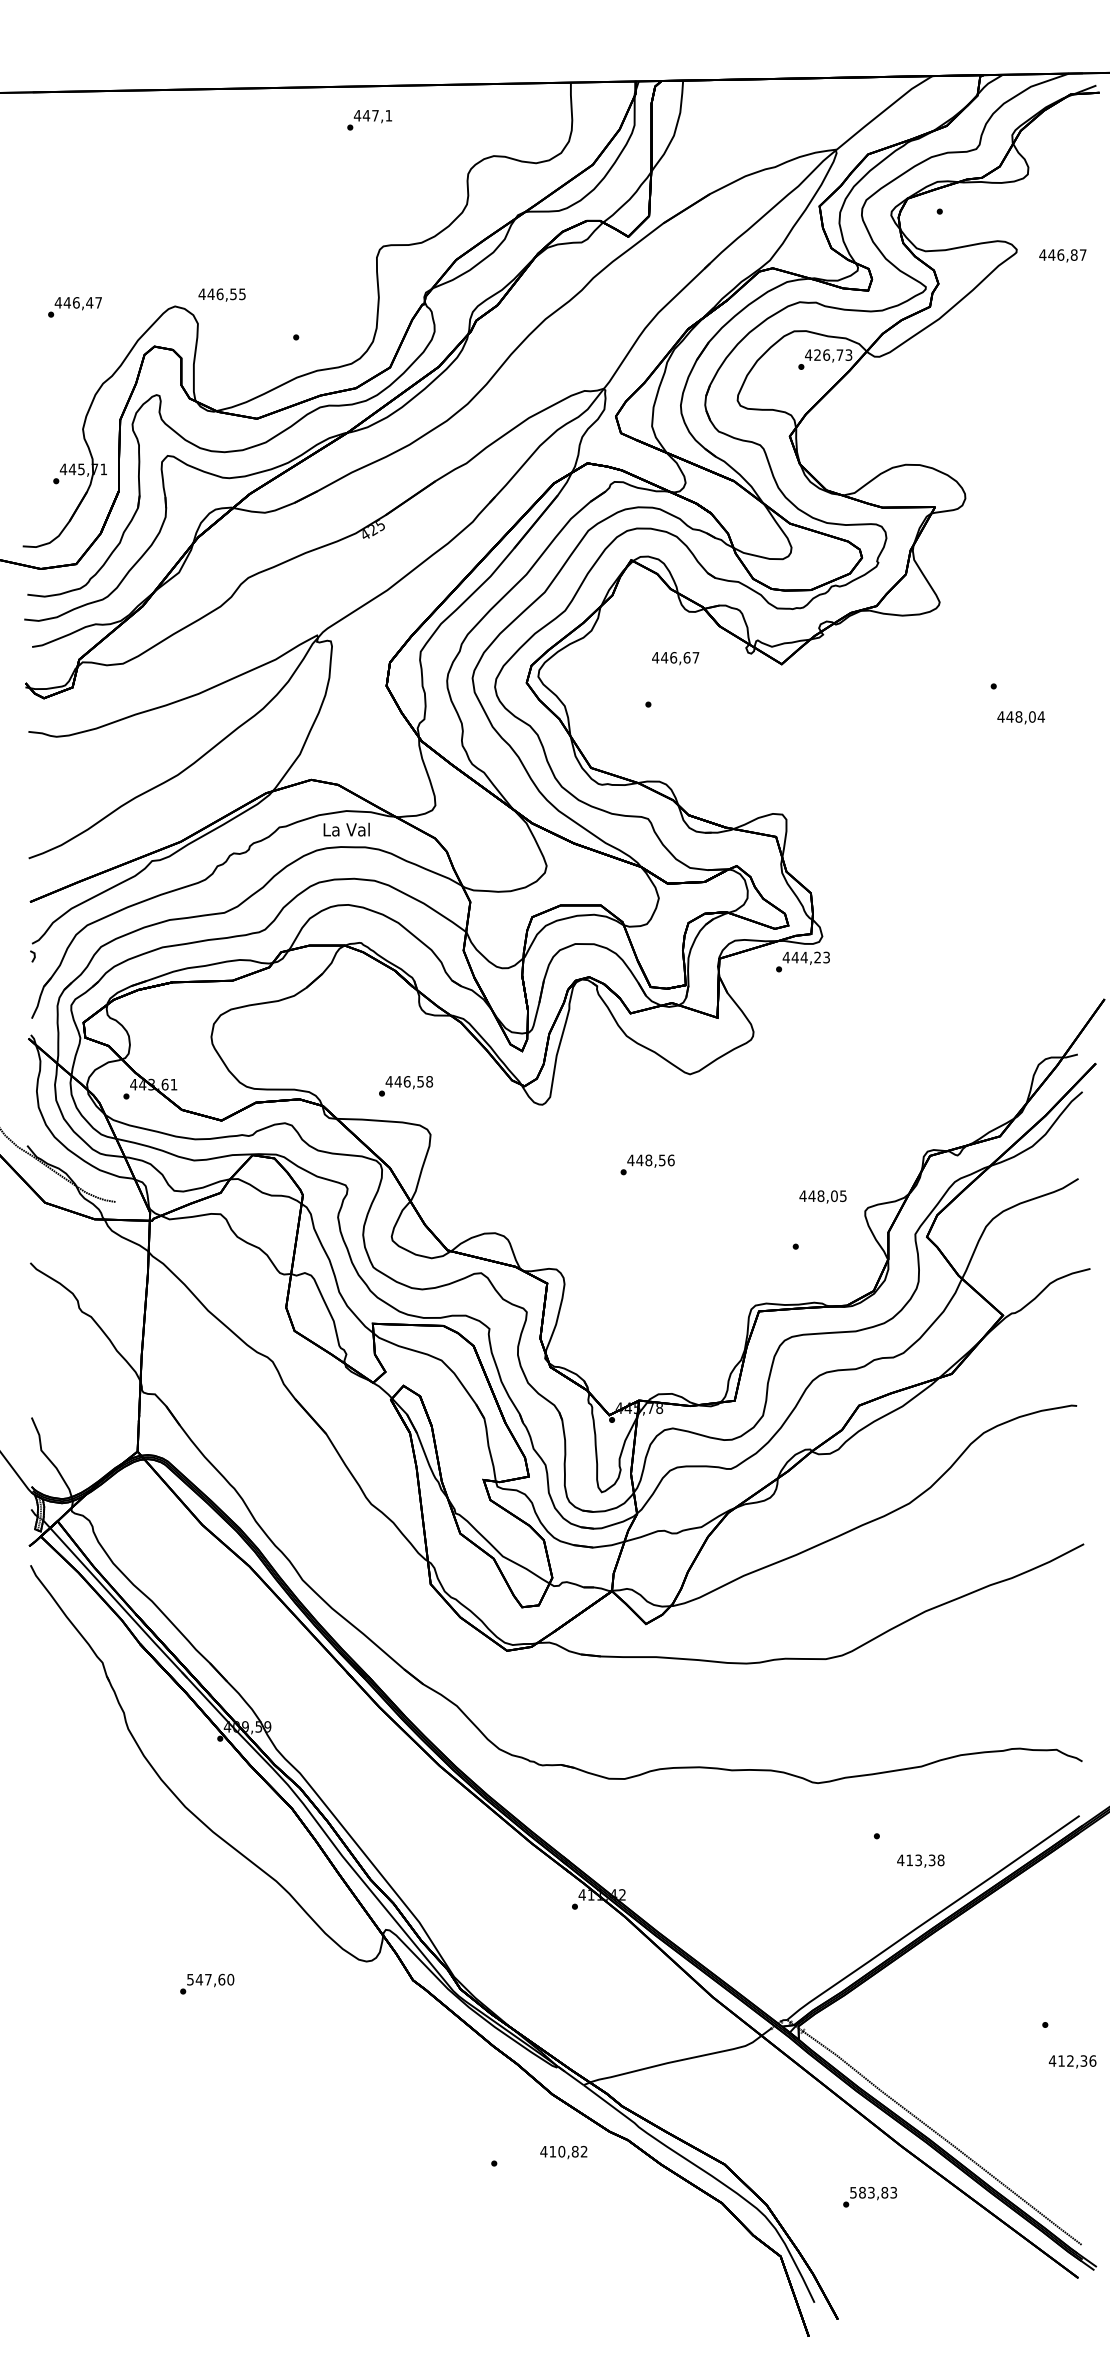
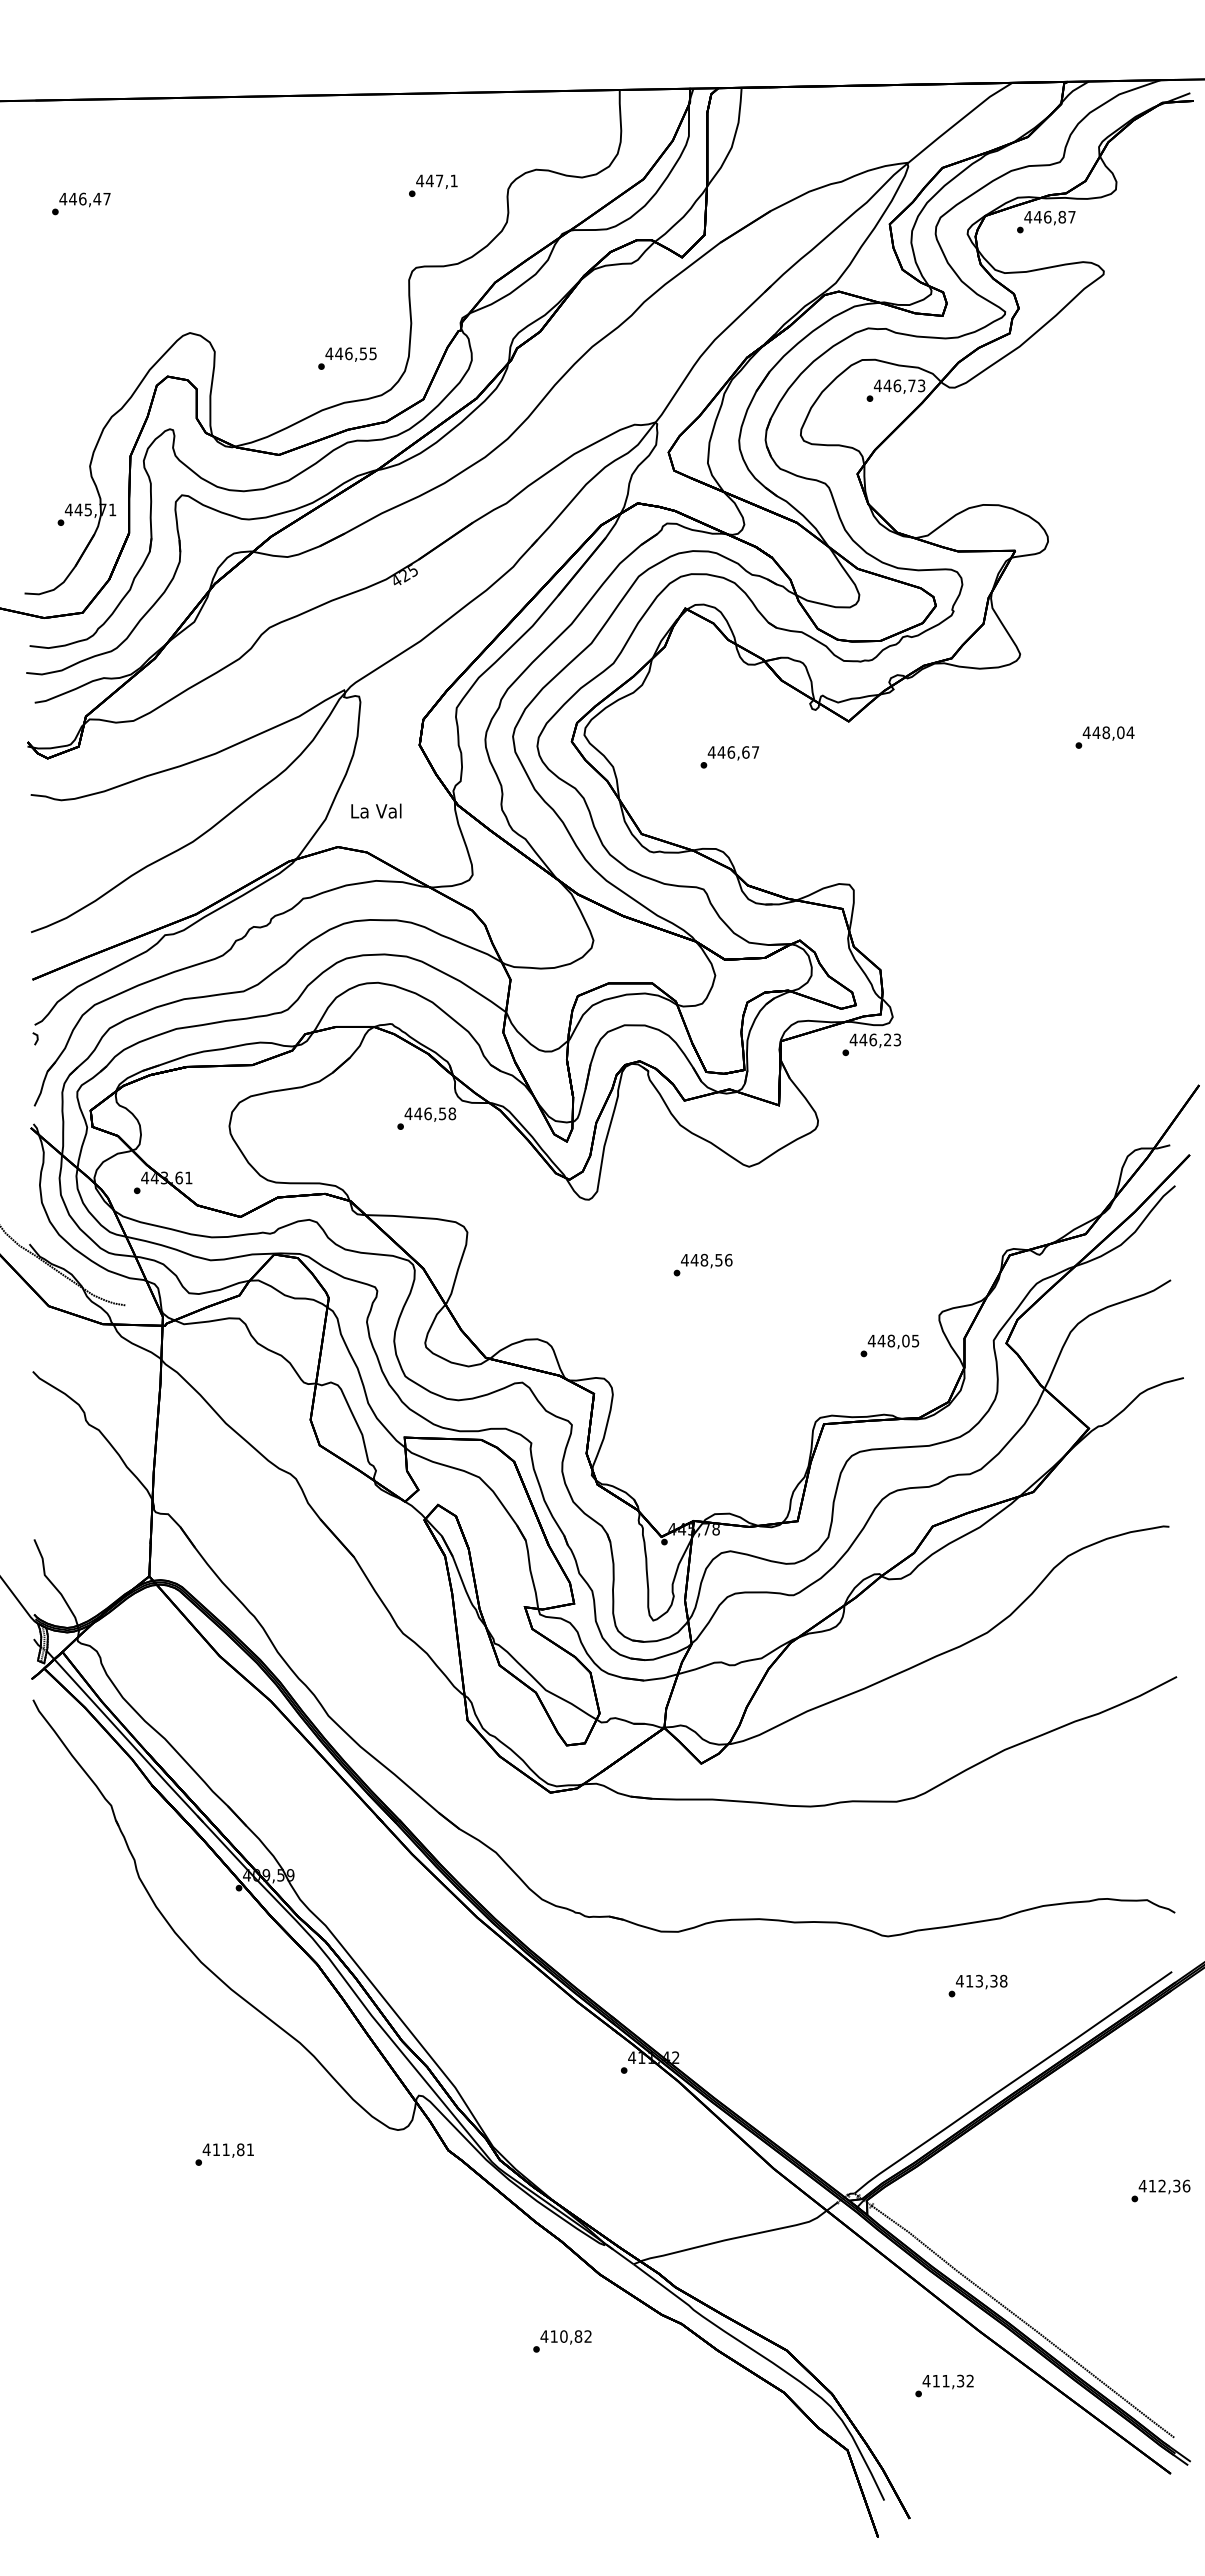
text: (369, 119) -> (433, 185), moved
text: (1062, 255) -> (1049, 217), moved
text: (221, 294) -> (350, 354), moved
text: (75, 306) -> (81, 203), moved
text: (817, 354) -> (887, 385), 426,73 -> 446,73
text: (675, 658) -> (733, 753), moved
text: (1021, 717) -> (1108, 733), moved
text: (346, 829) -> (376, 810), moved
text: (804, 957) -> (873, 1039), 444,23 -> 446,23
text: (405, 1086) -> (426, 1118), moved
text: (823, 1196) -> (893, 1341), moved
text: (920, 1860) -> (981, 1981), moved
text: (210, 1979) -> (228, 2149), 547,60 -> 411,81
text: (1072, 2061) -> (1164, 2186), moved
text: (563, 2152) -> (565, 2337), moved
text: (872, 2192) -> (947, 2380), 583,83 -> 411,32

